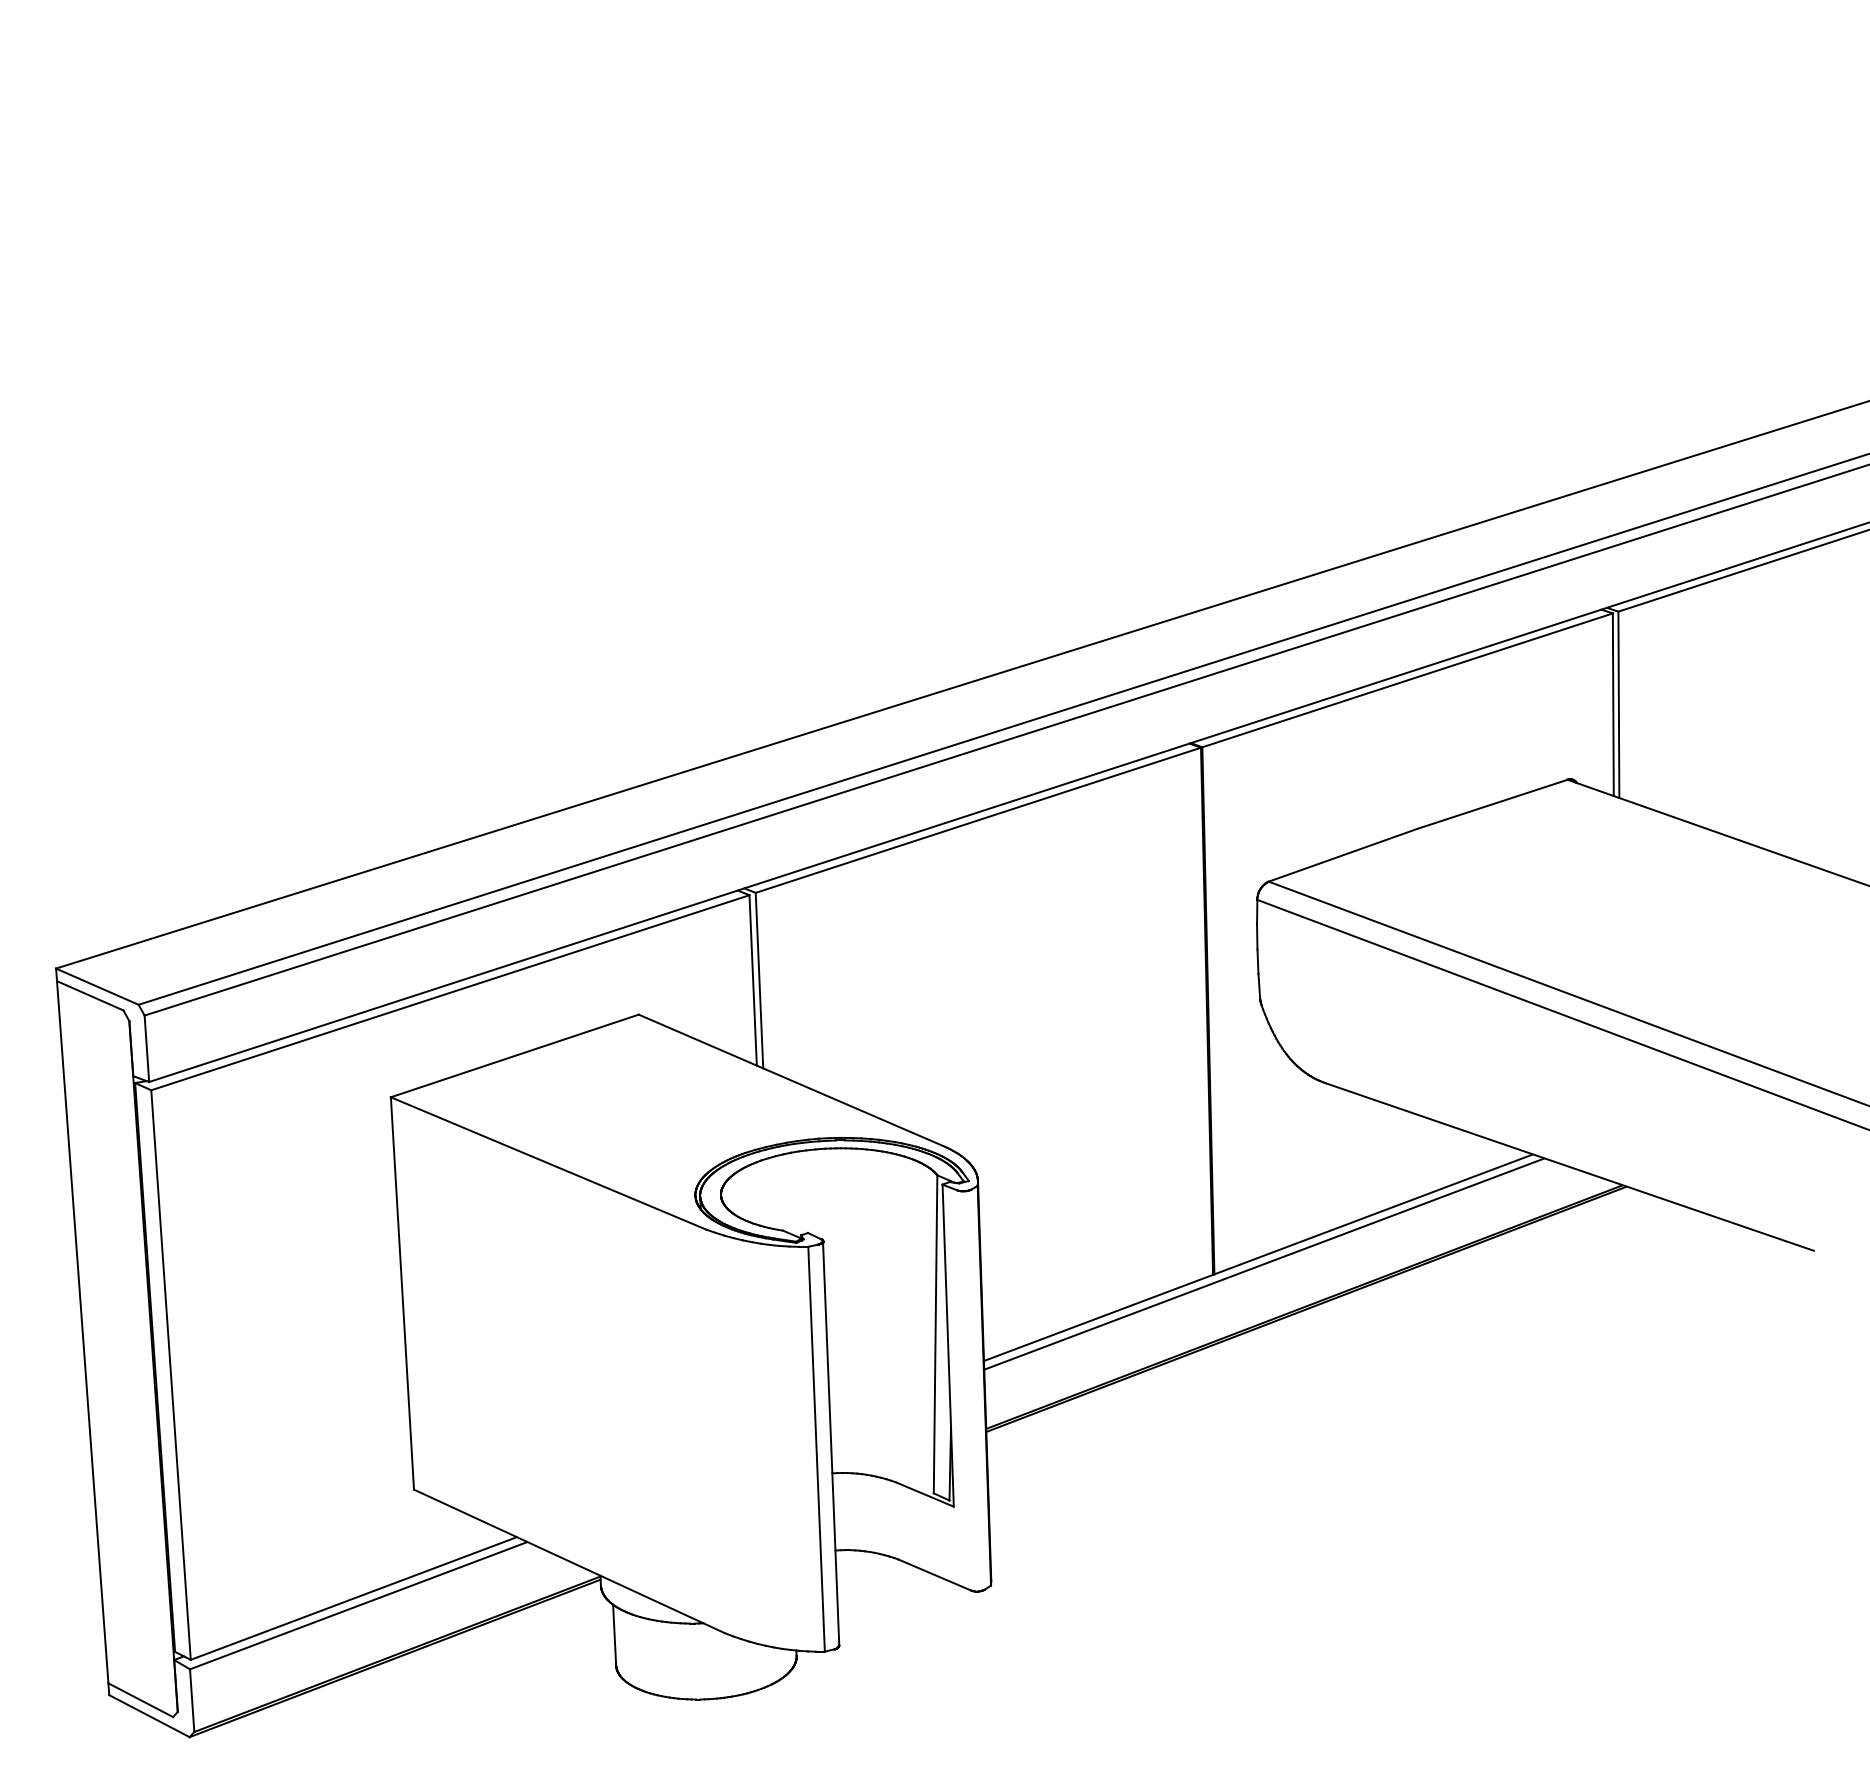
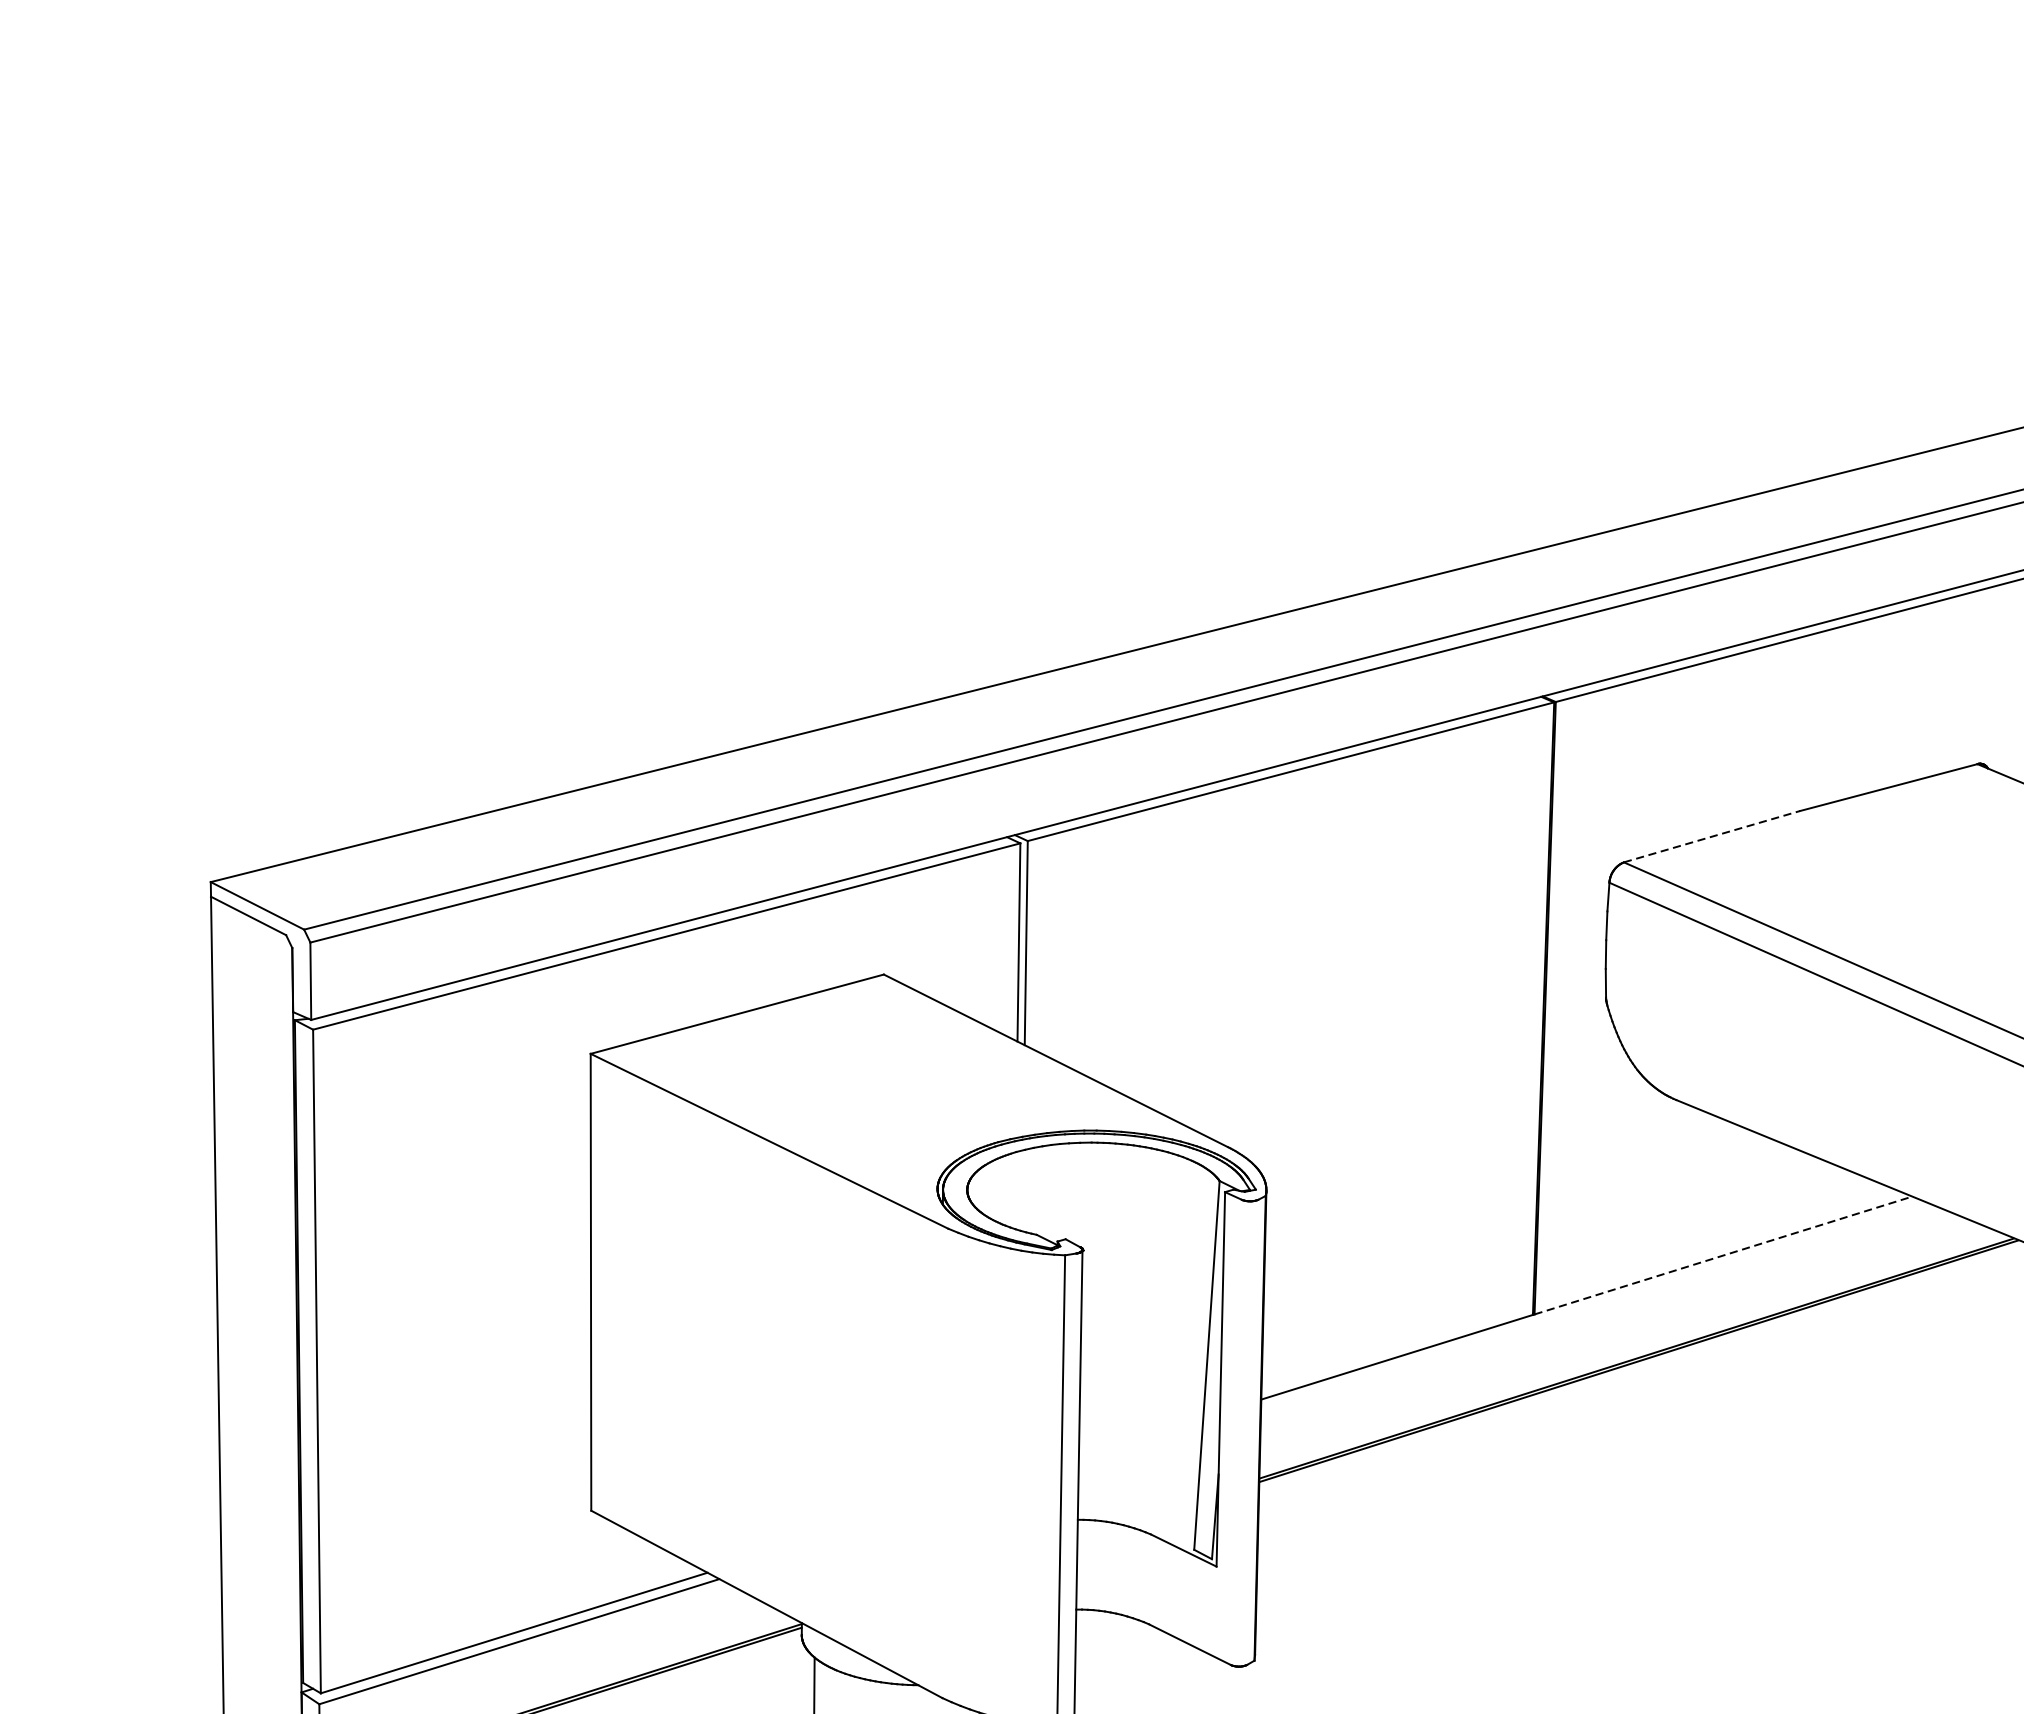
line: (1343, 855) -> (1712, 837), solid -> dashed
line: (1373, 1214) -> (1723, 1255), solid -> dashed
line: (1263, 1263) -> (1592, 1305), removed

